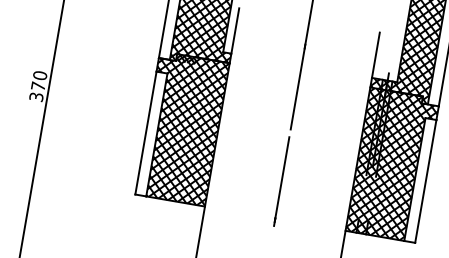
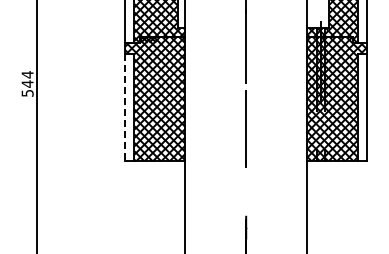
text: (38, 85) -> (27, 83), 370 -> 544
line: (145, 133) -> (124, 108), solid -> dashed

